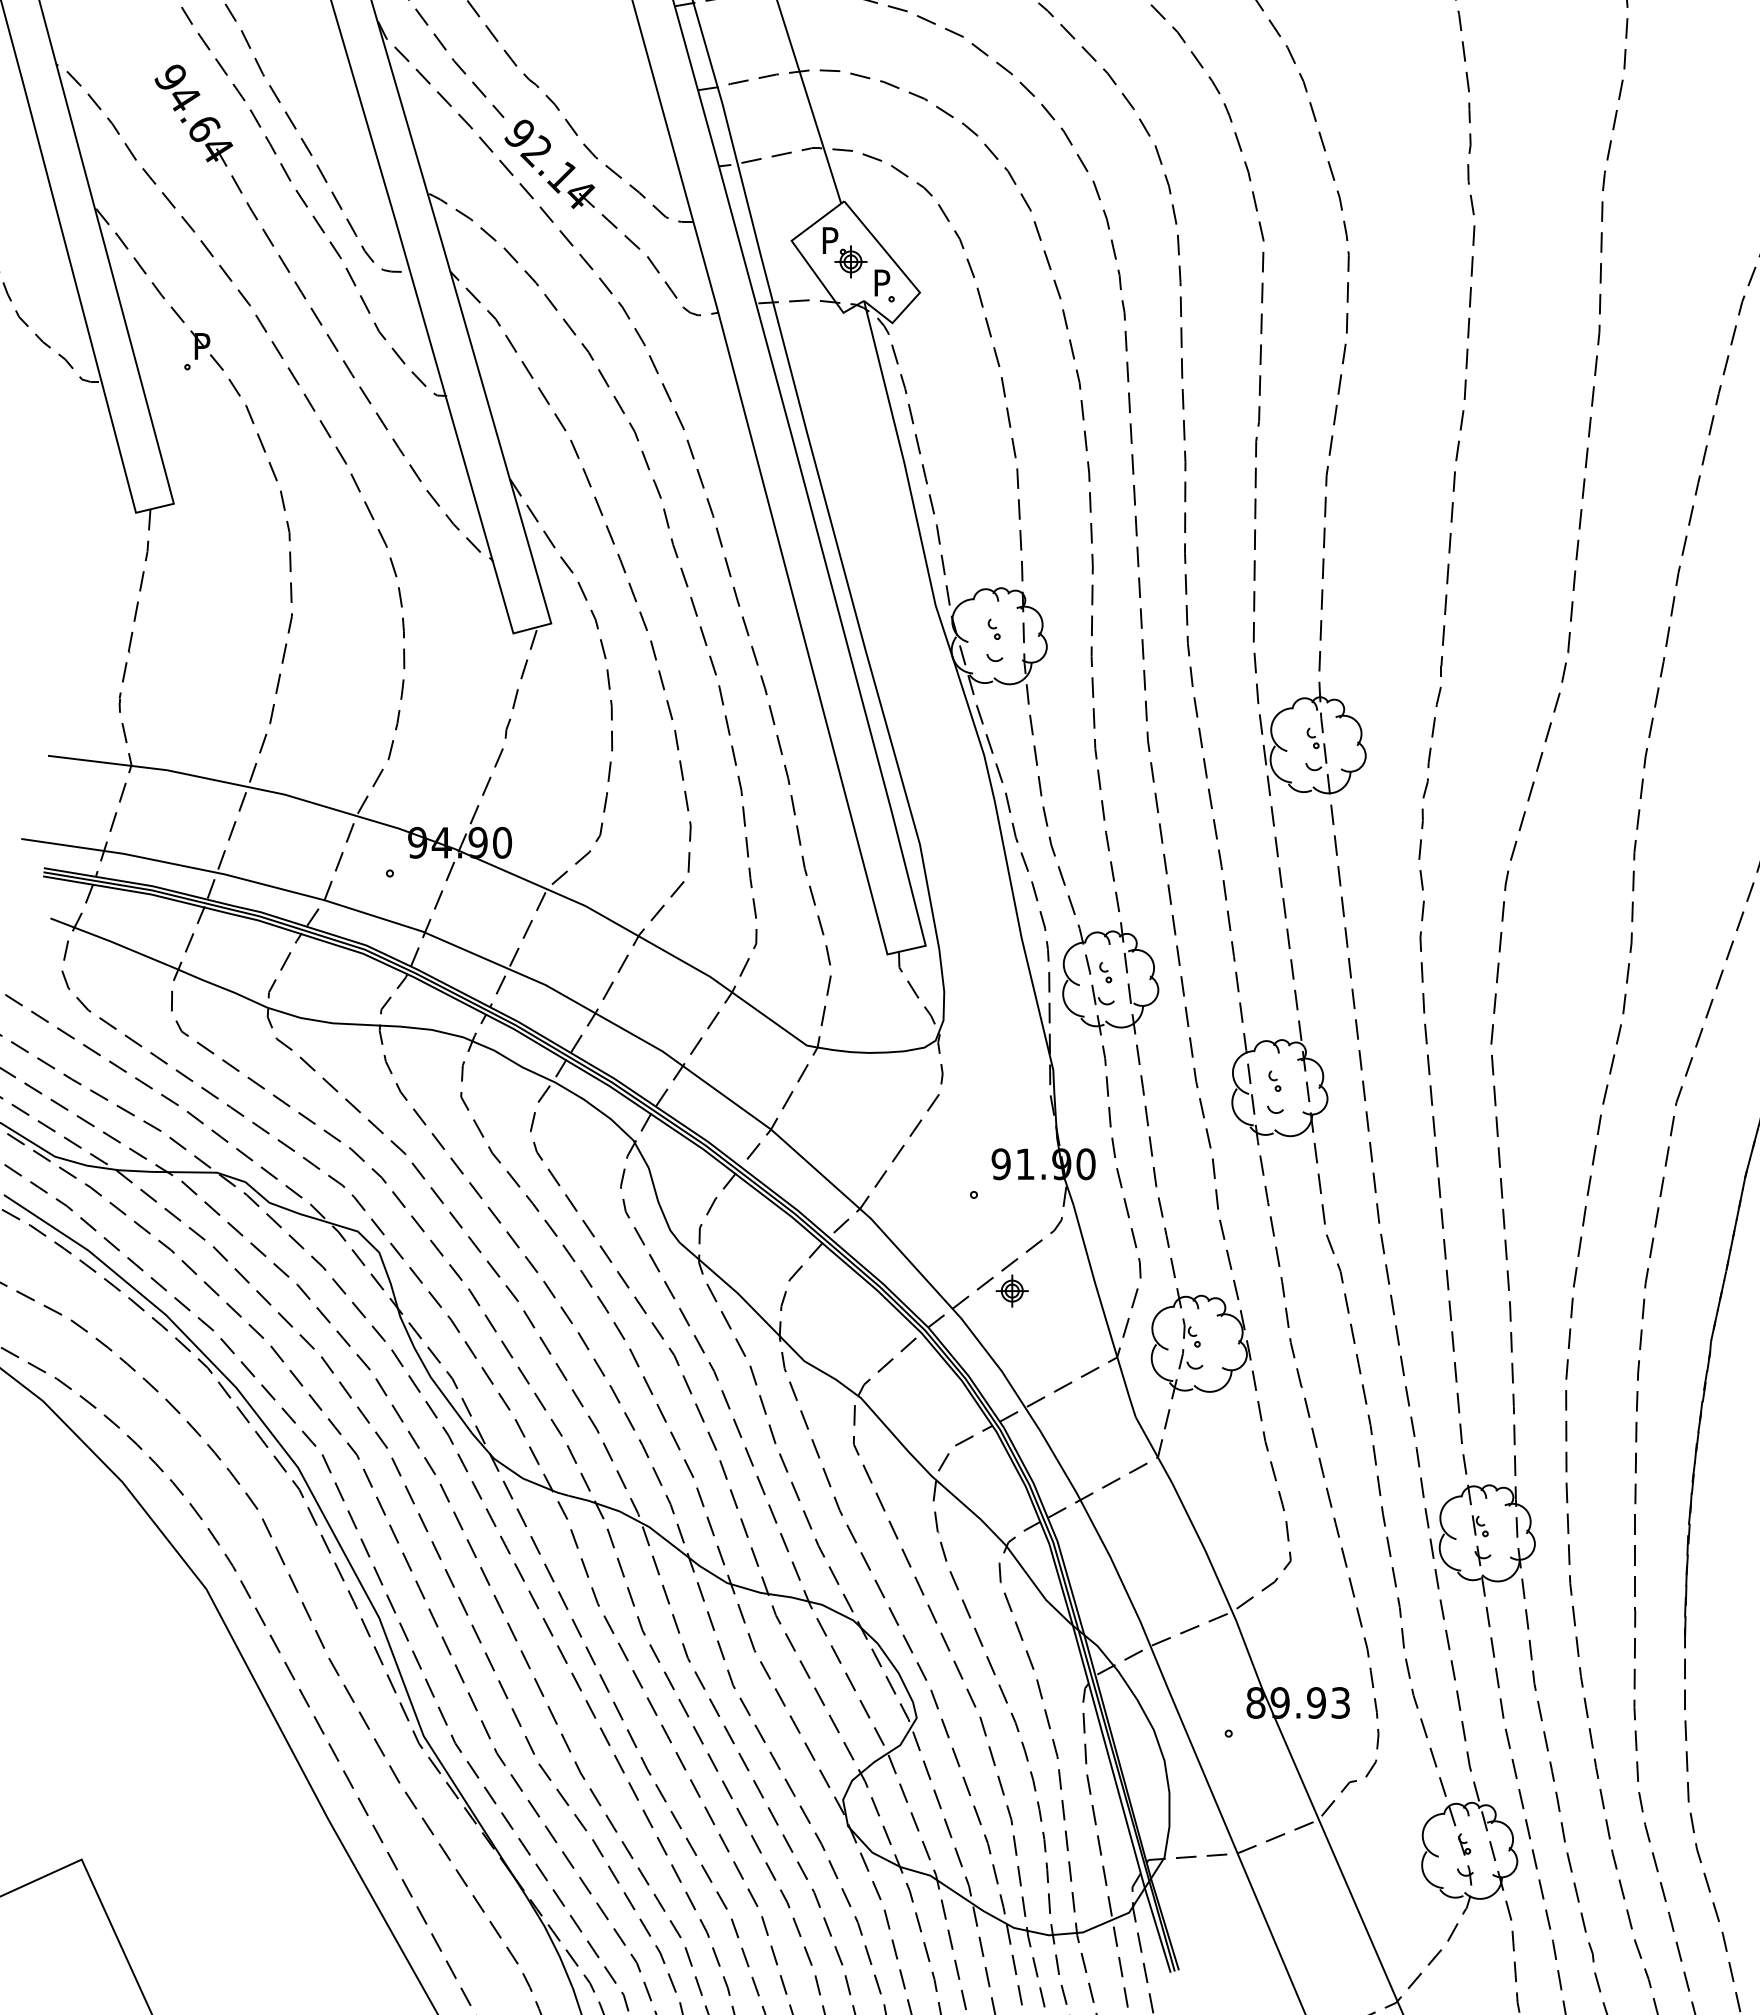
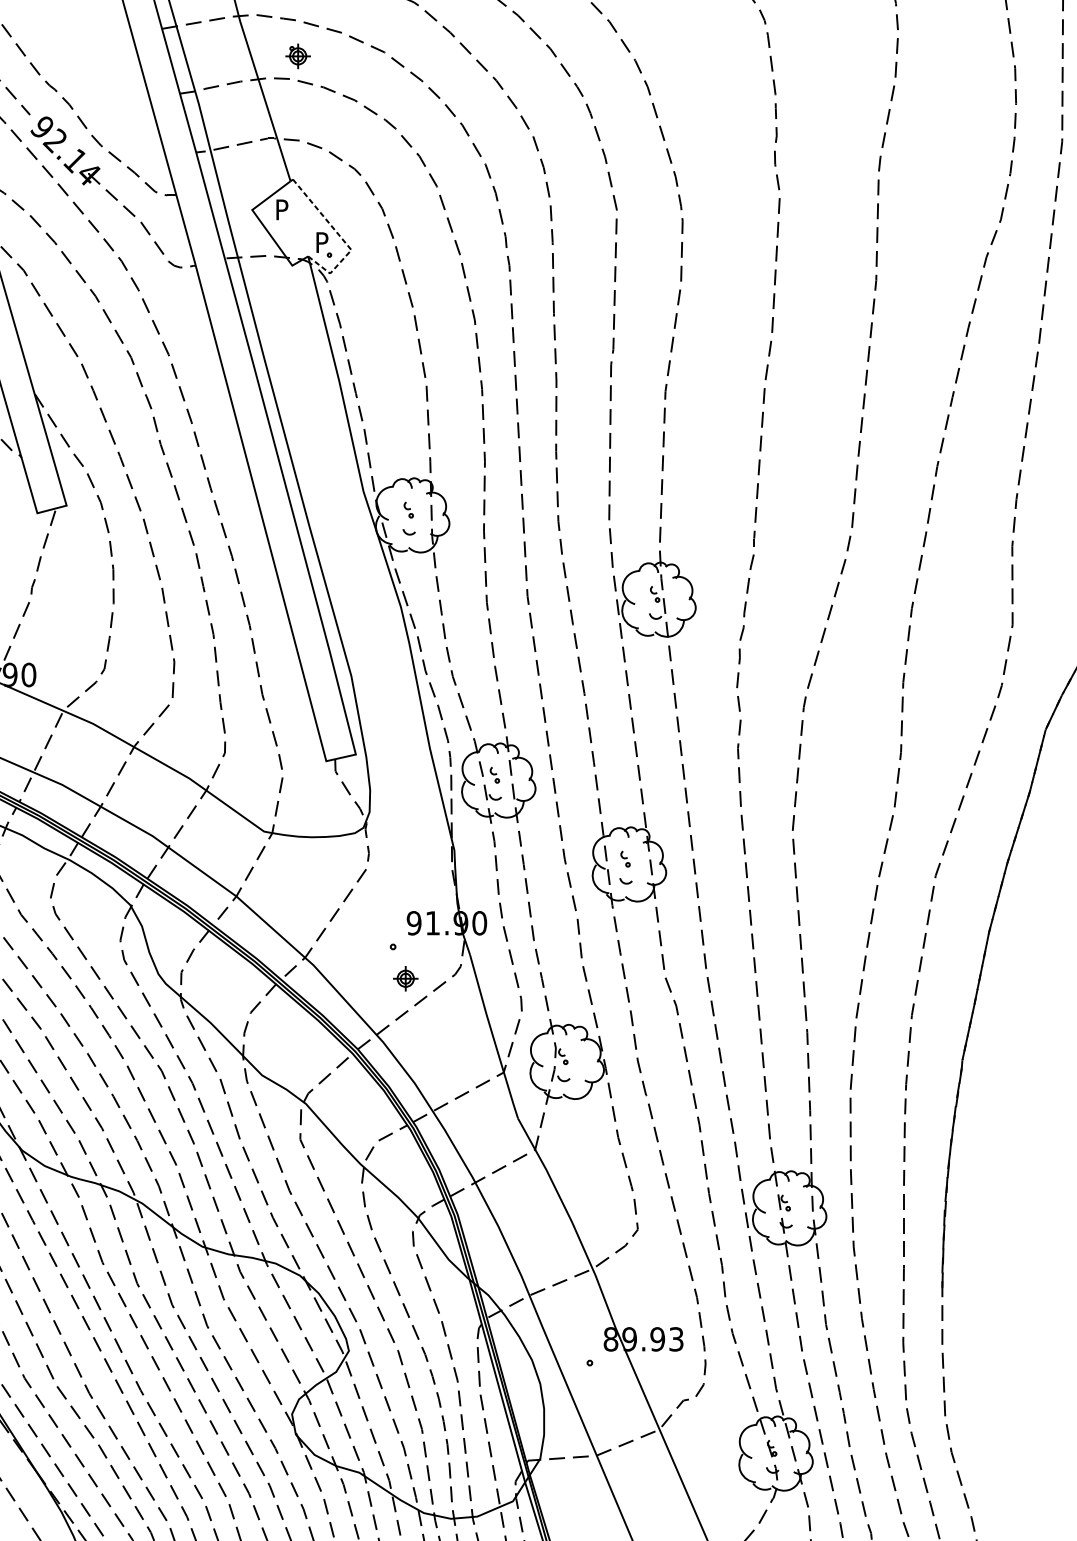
part: (850, 261) -> (297, 56), moved
line: (907, 278) -> (341, 239), solid -> dashed
part: (1011, 1290) -> (405, 978), moved

